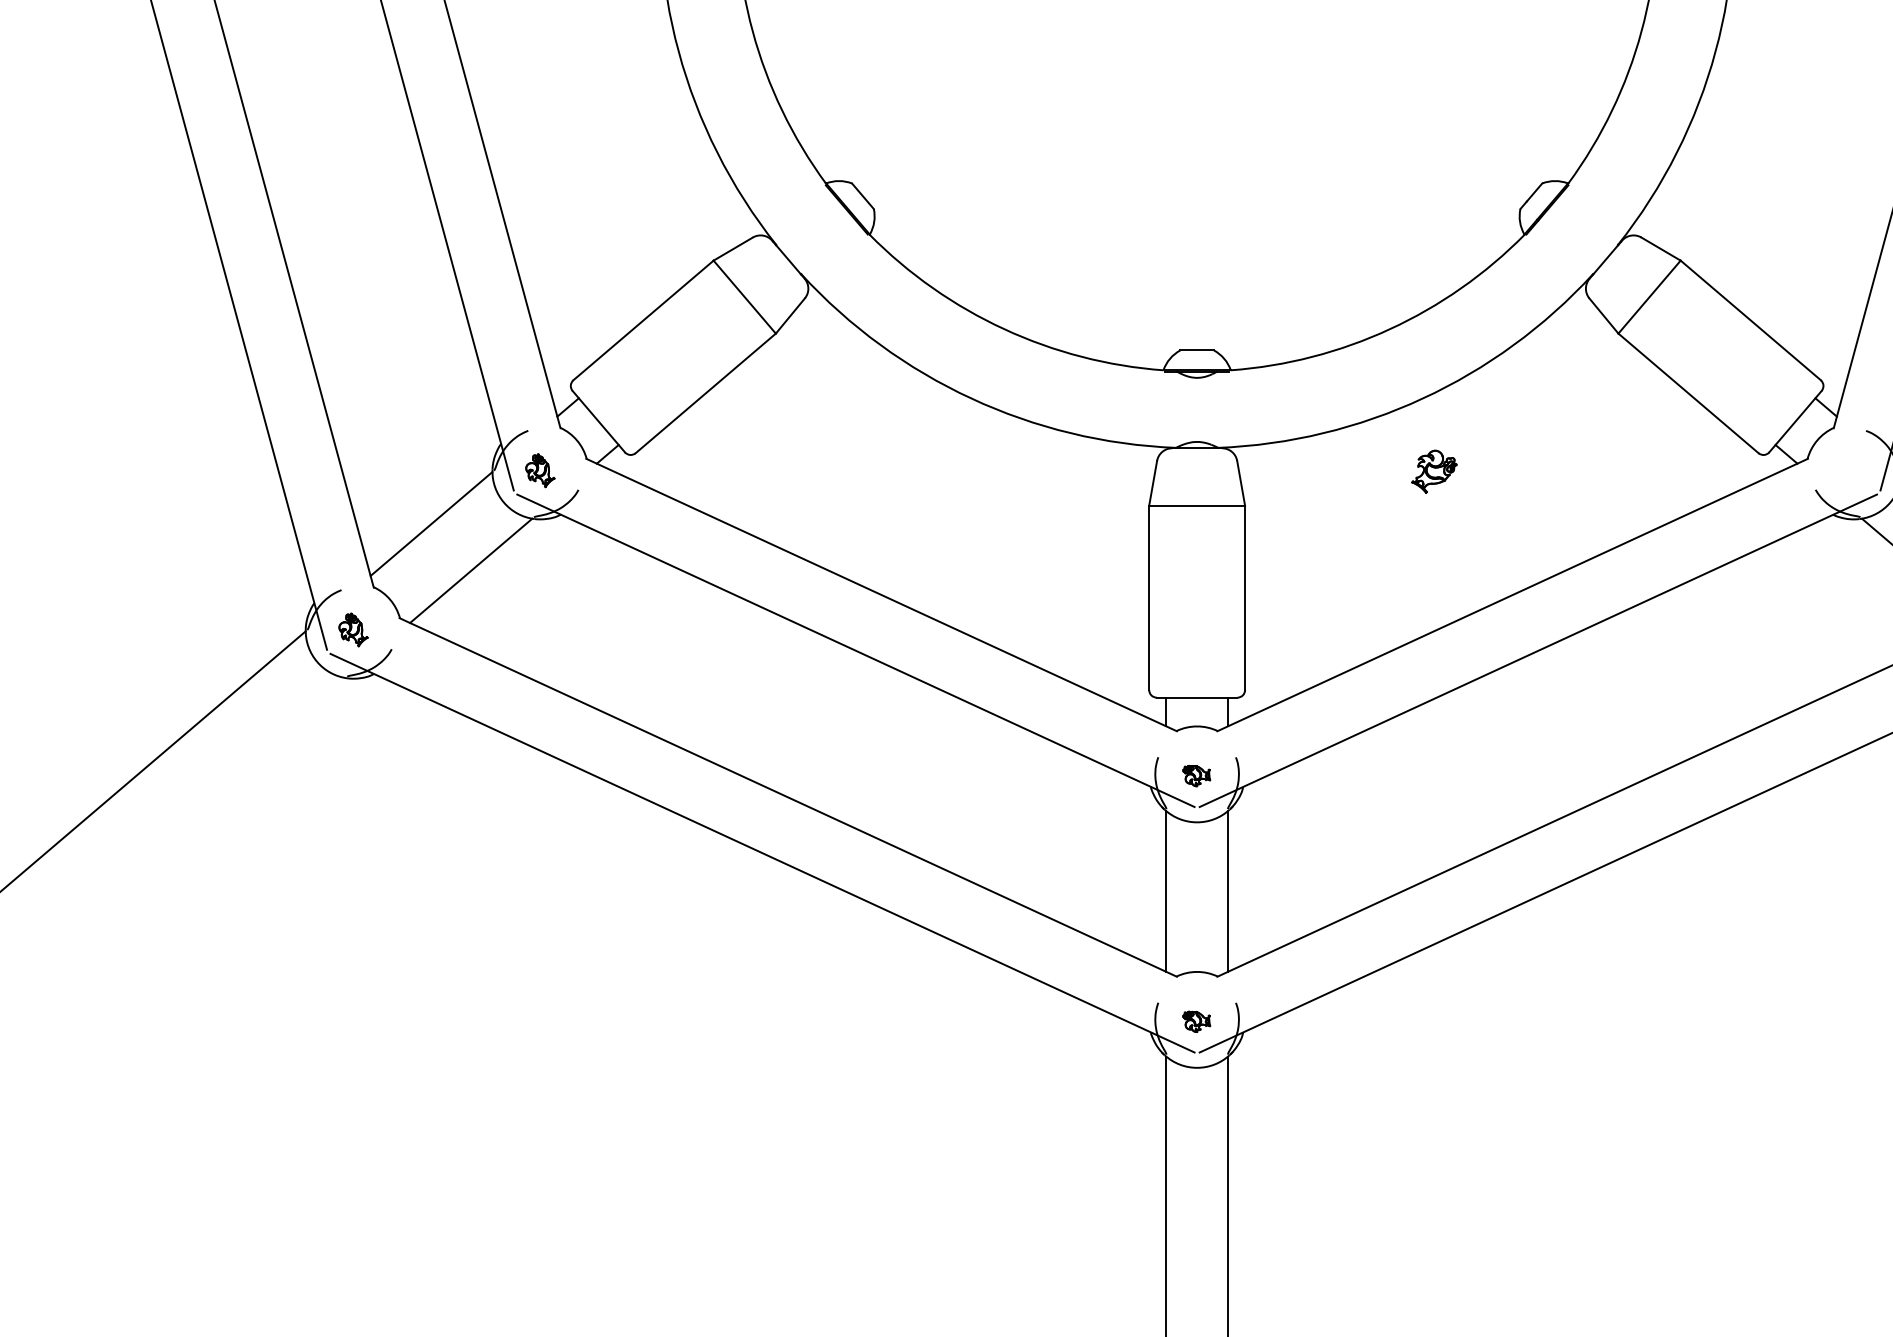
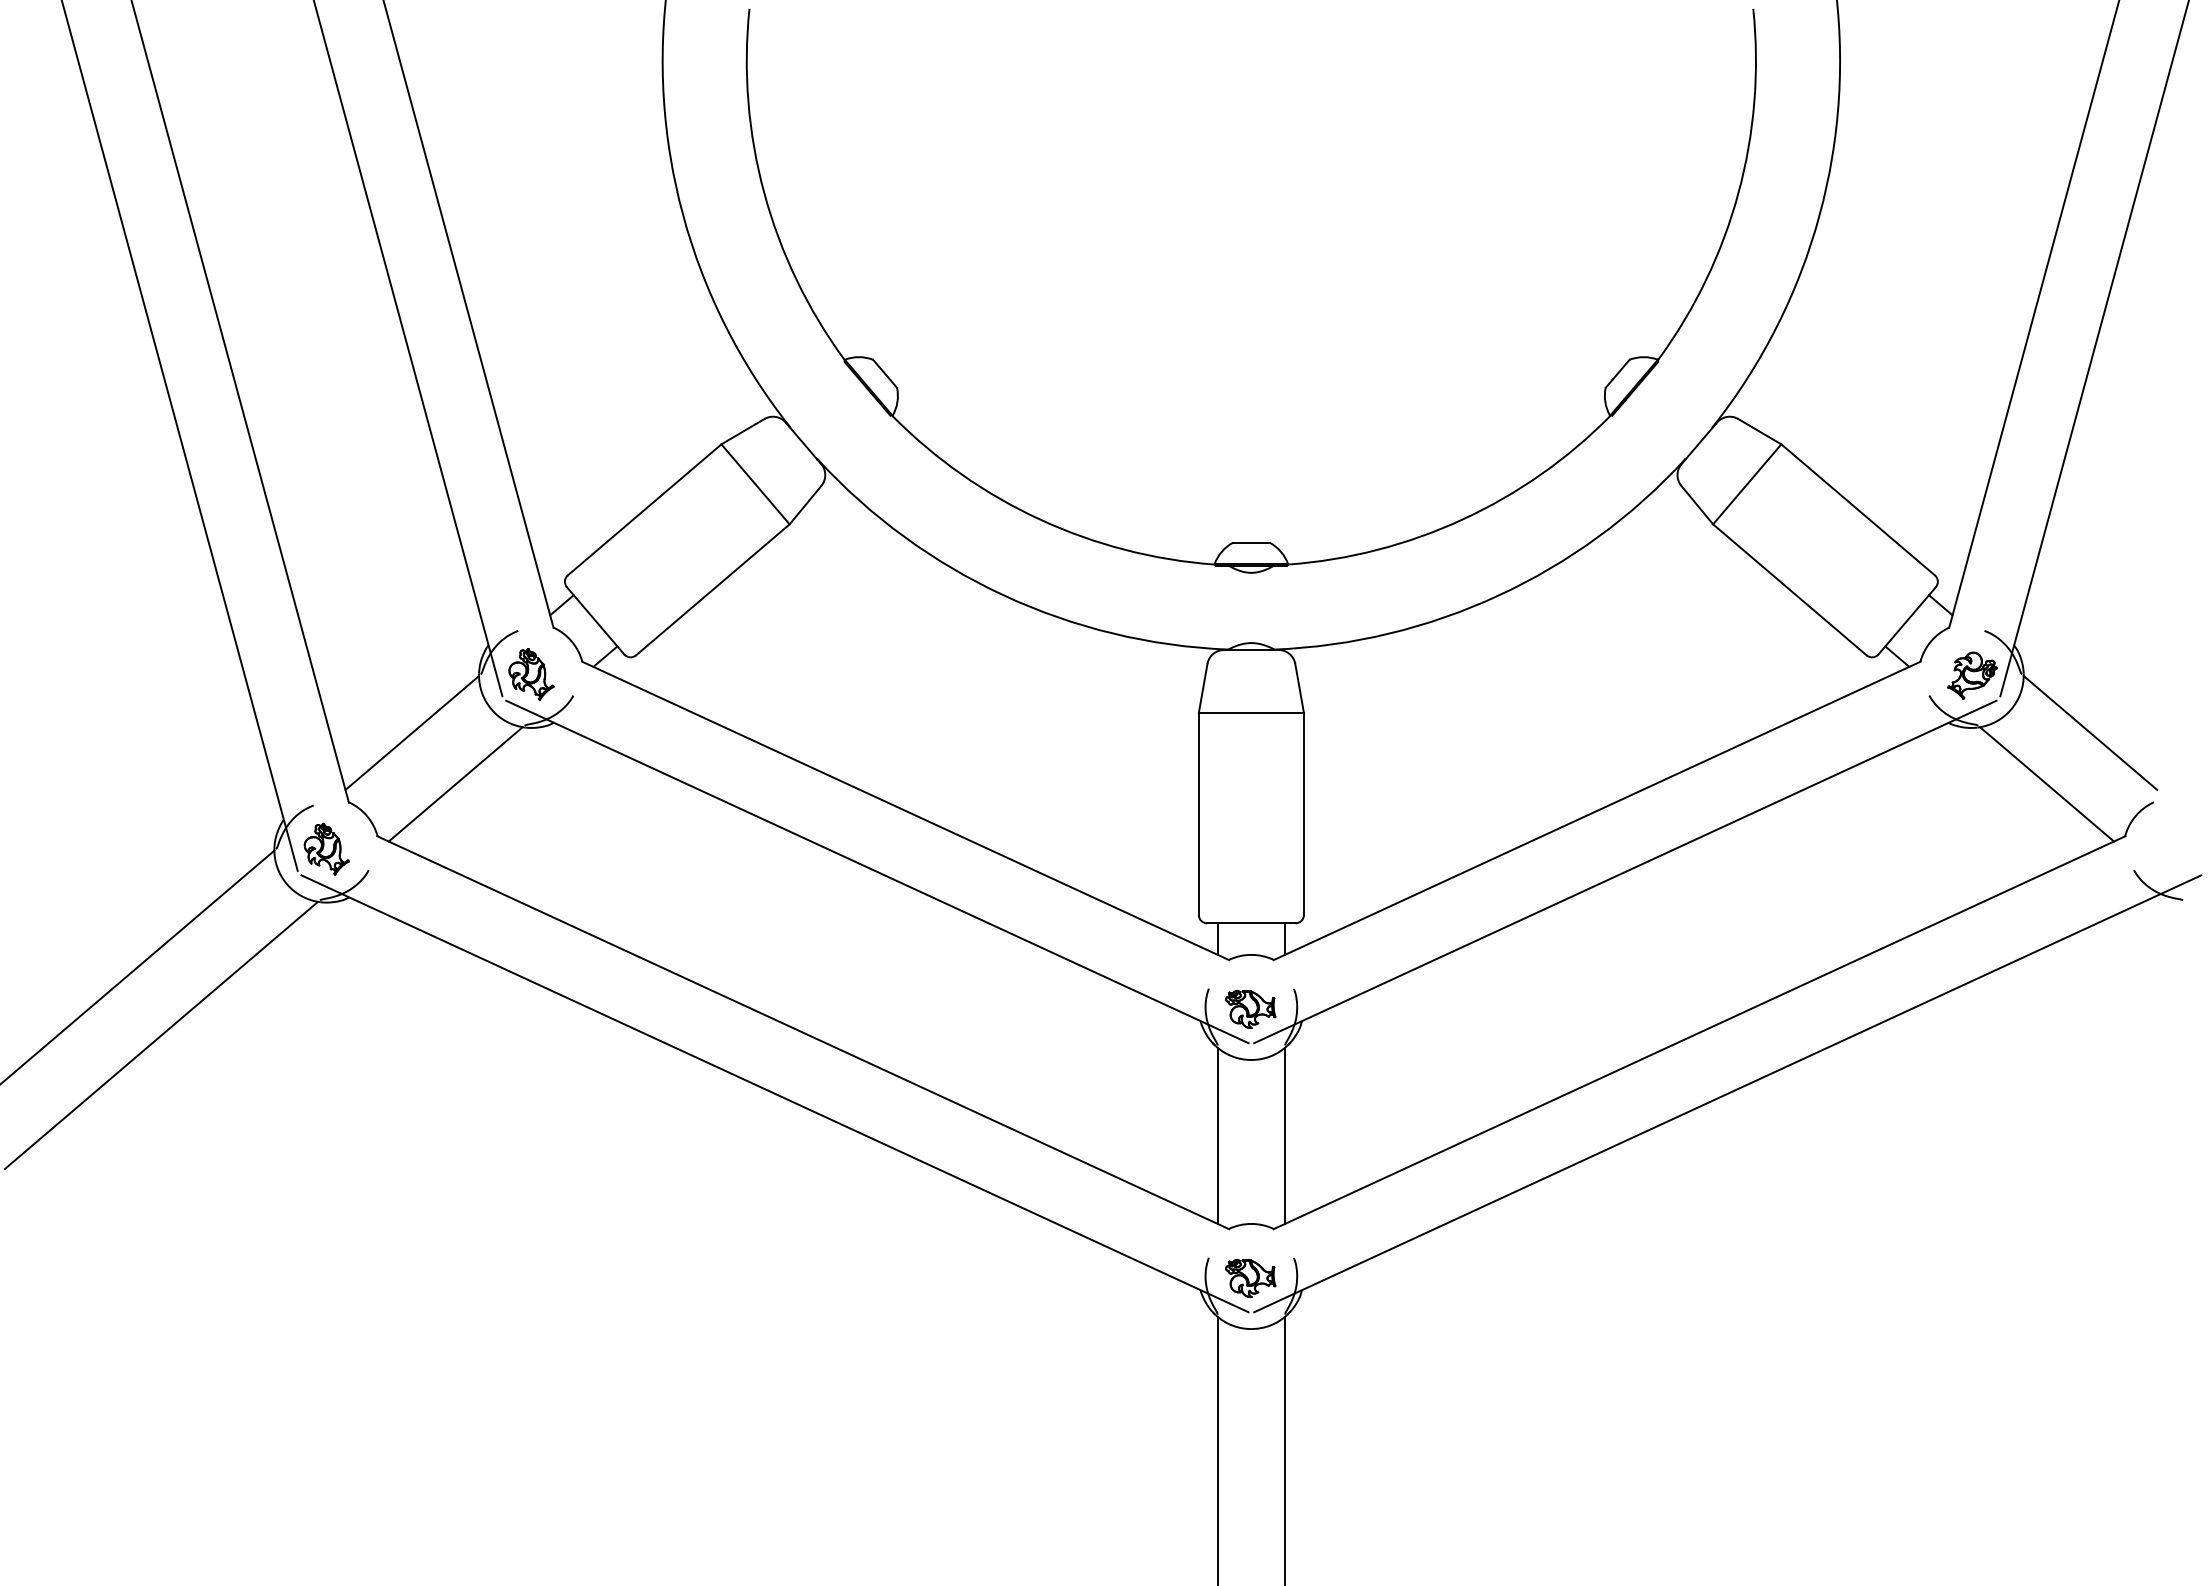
part: (540, 470) -> (531, 674), size x1.43
part: (1434, 471) -> (1972, 675), moved
part: (353, 629) -> (326, 848), size x1.43
part: (1196, 775) -> (1250, 1008), size x1.67
line: (202, 799) -> (161, 1034), added
part: (1196, 1021) -> (1250, 1278), size x1.67

